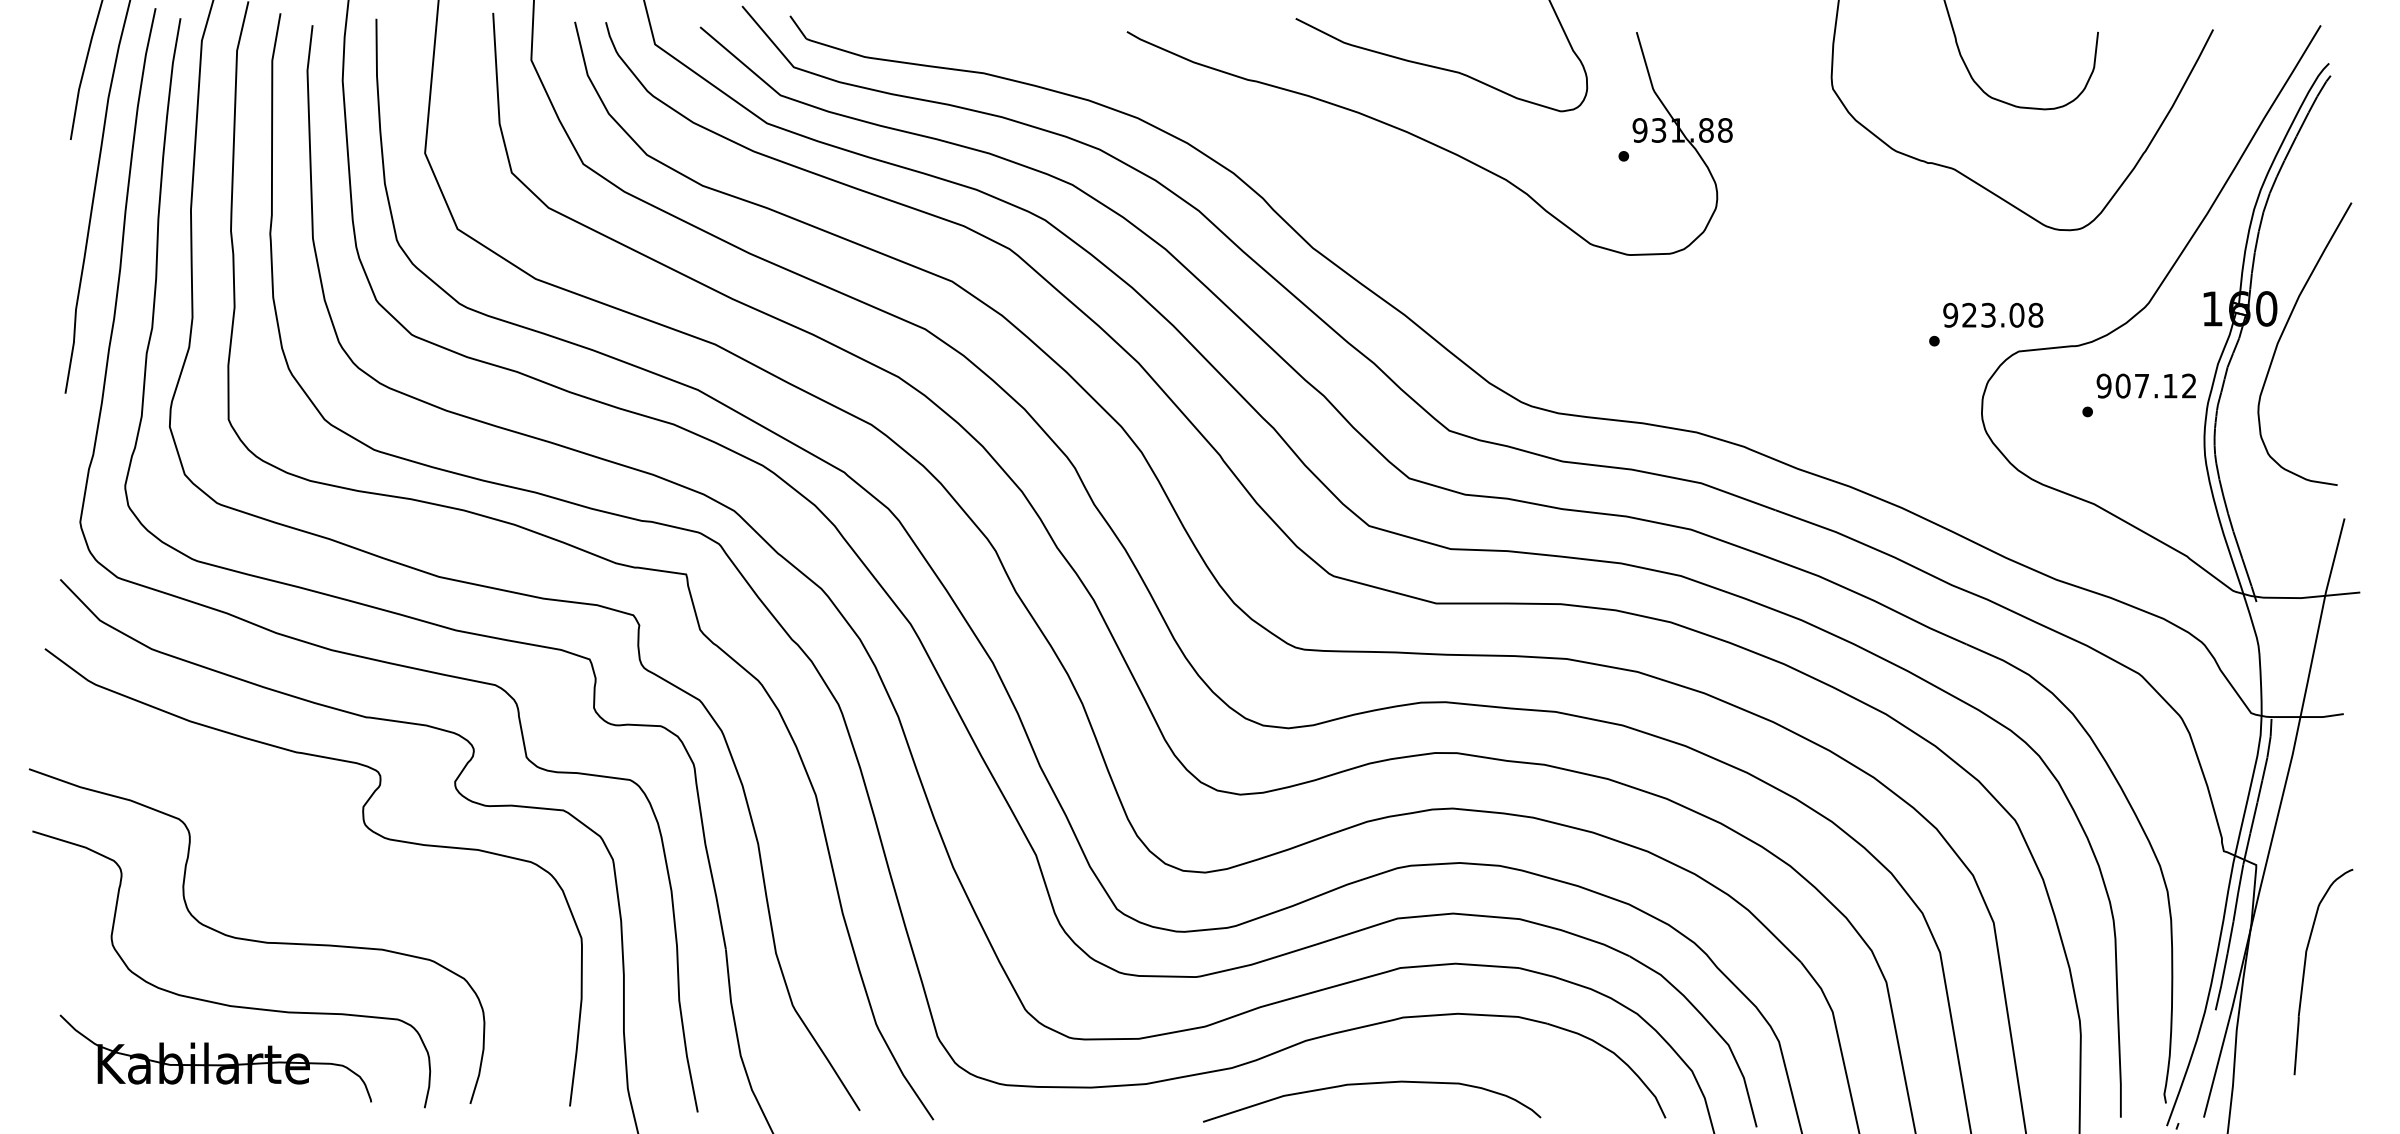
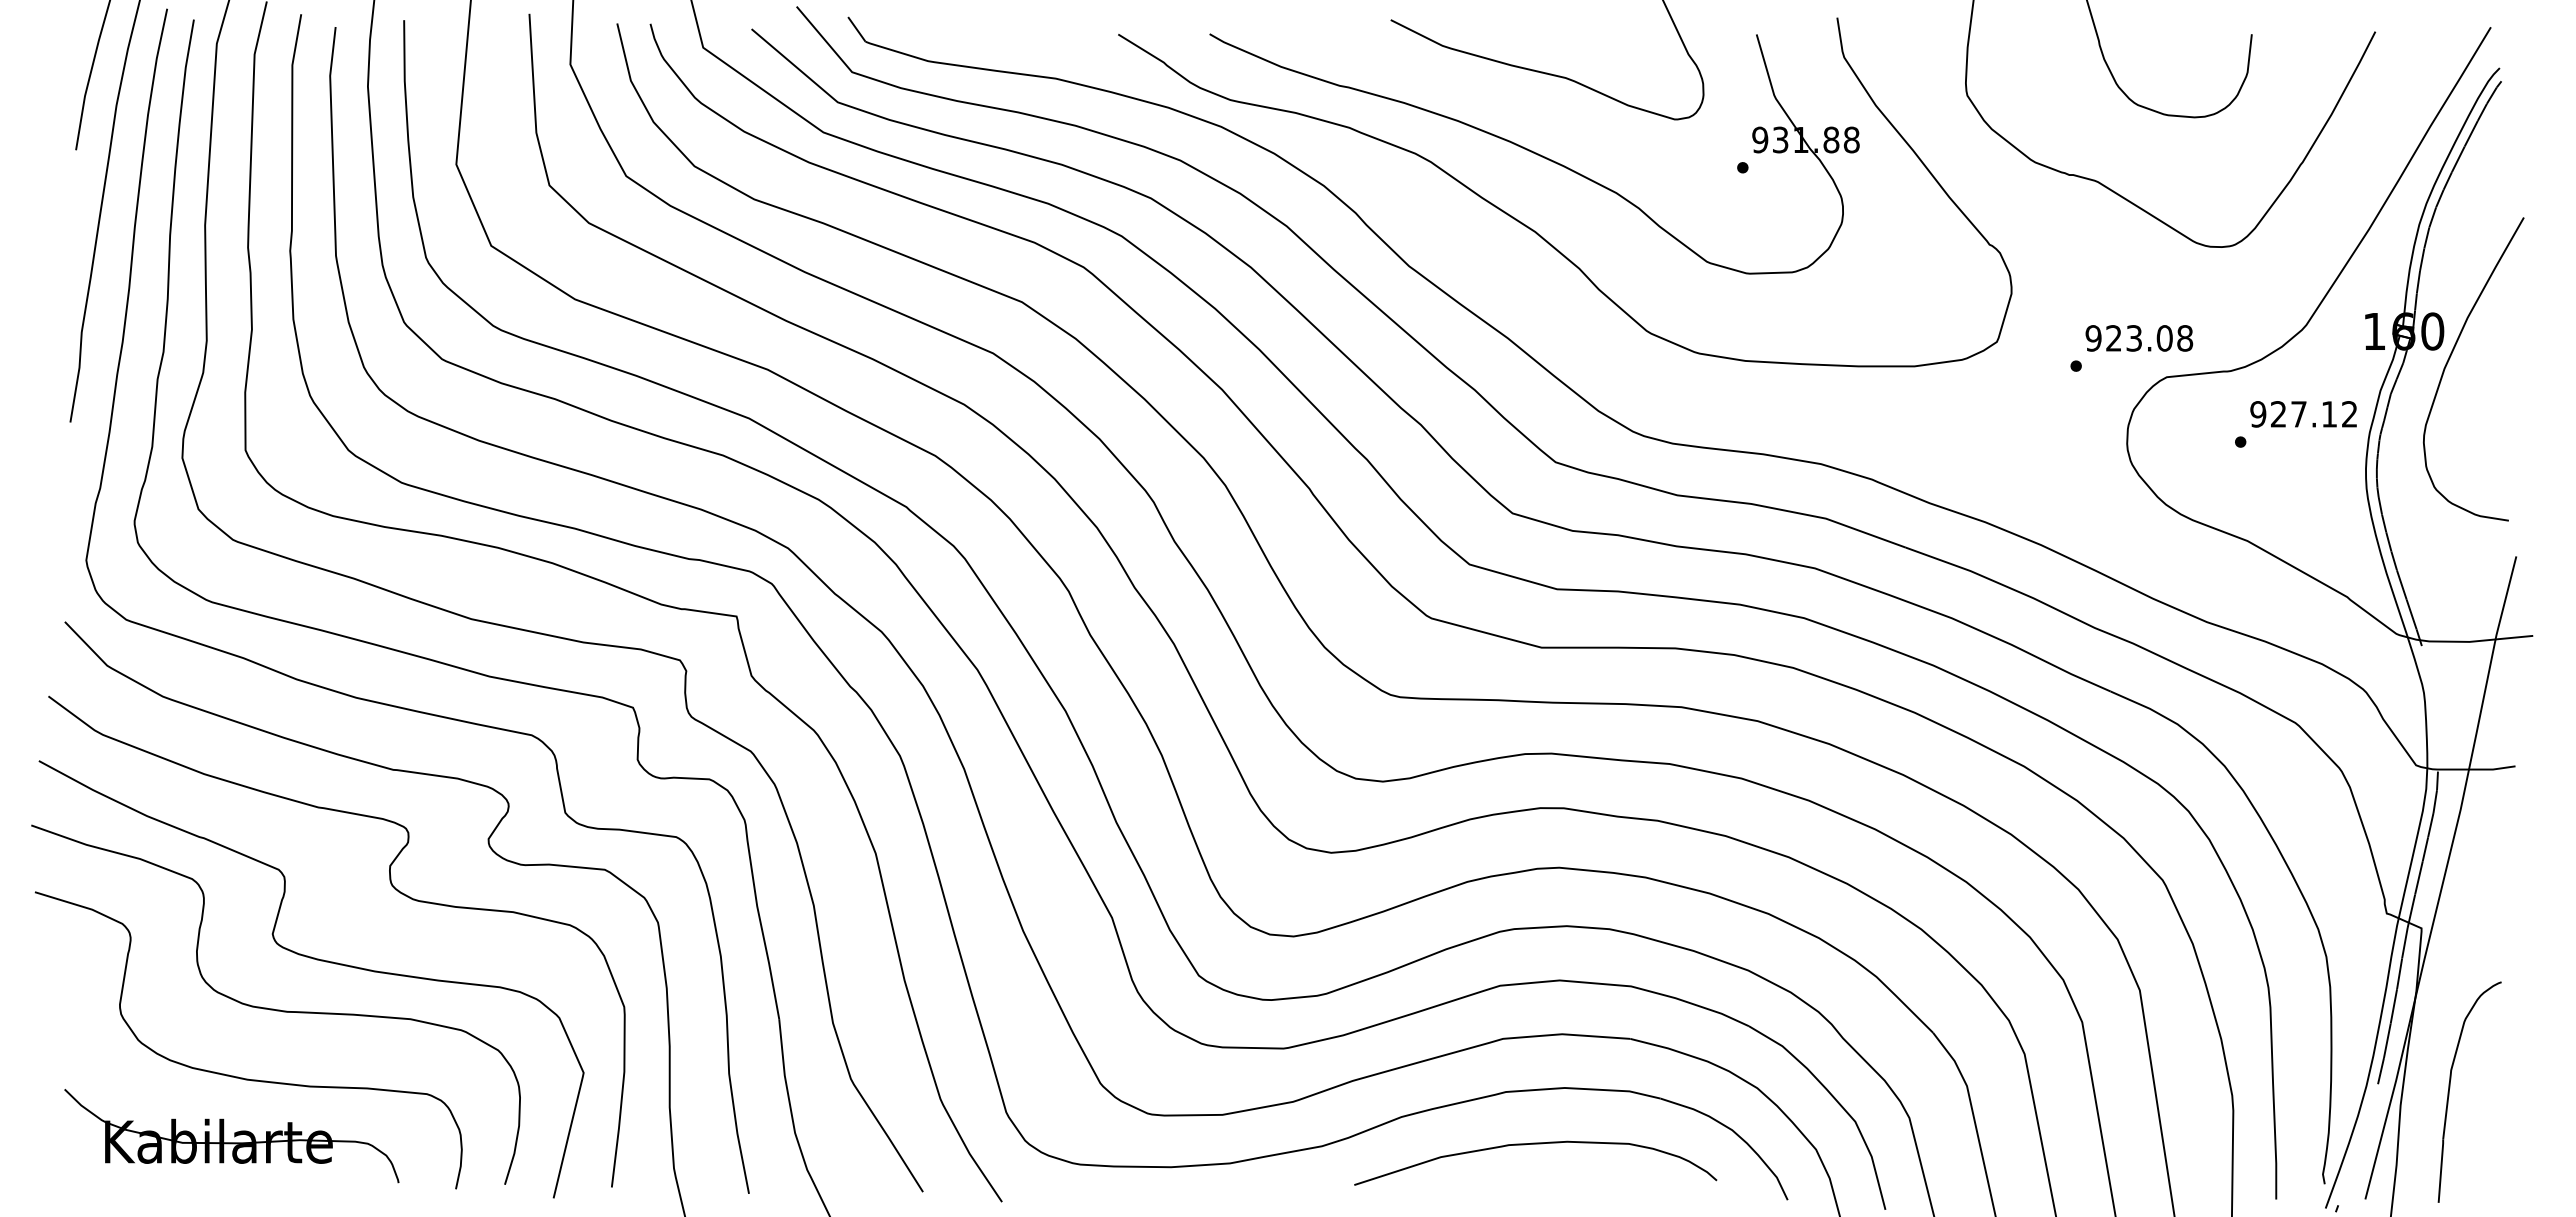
curve: (1431, 215) -> (1536, 231), added
text: (2122, 386) -> (2278, 414), 907.12 -> 927.12
curve: (294, 894) -> (316, 960), added
part: (2305, 968) -> (2450, 1088), moved
curve: (1371, 1084) -> (1535, 1144), moved

